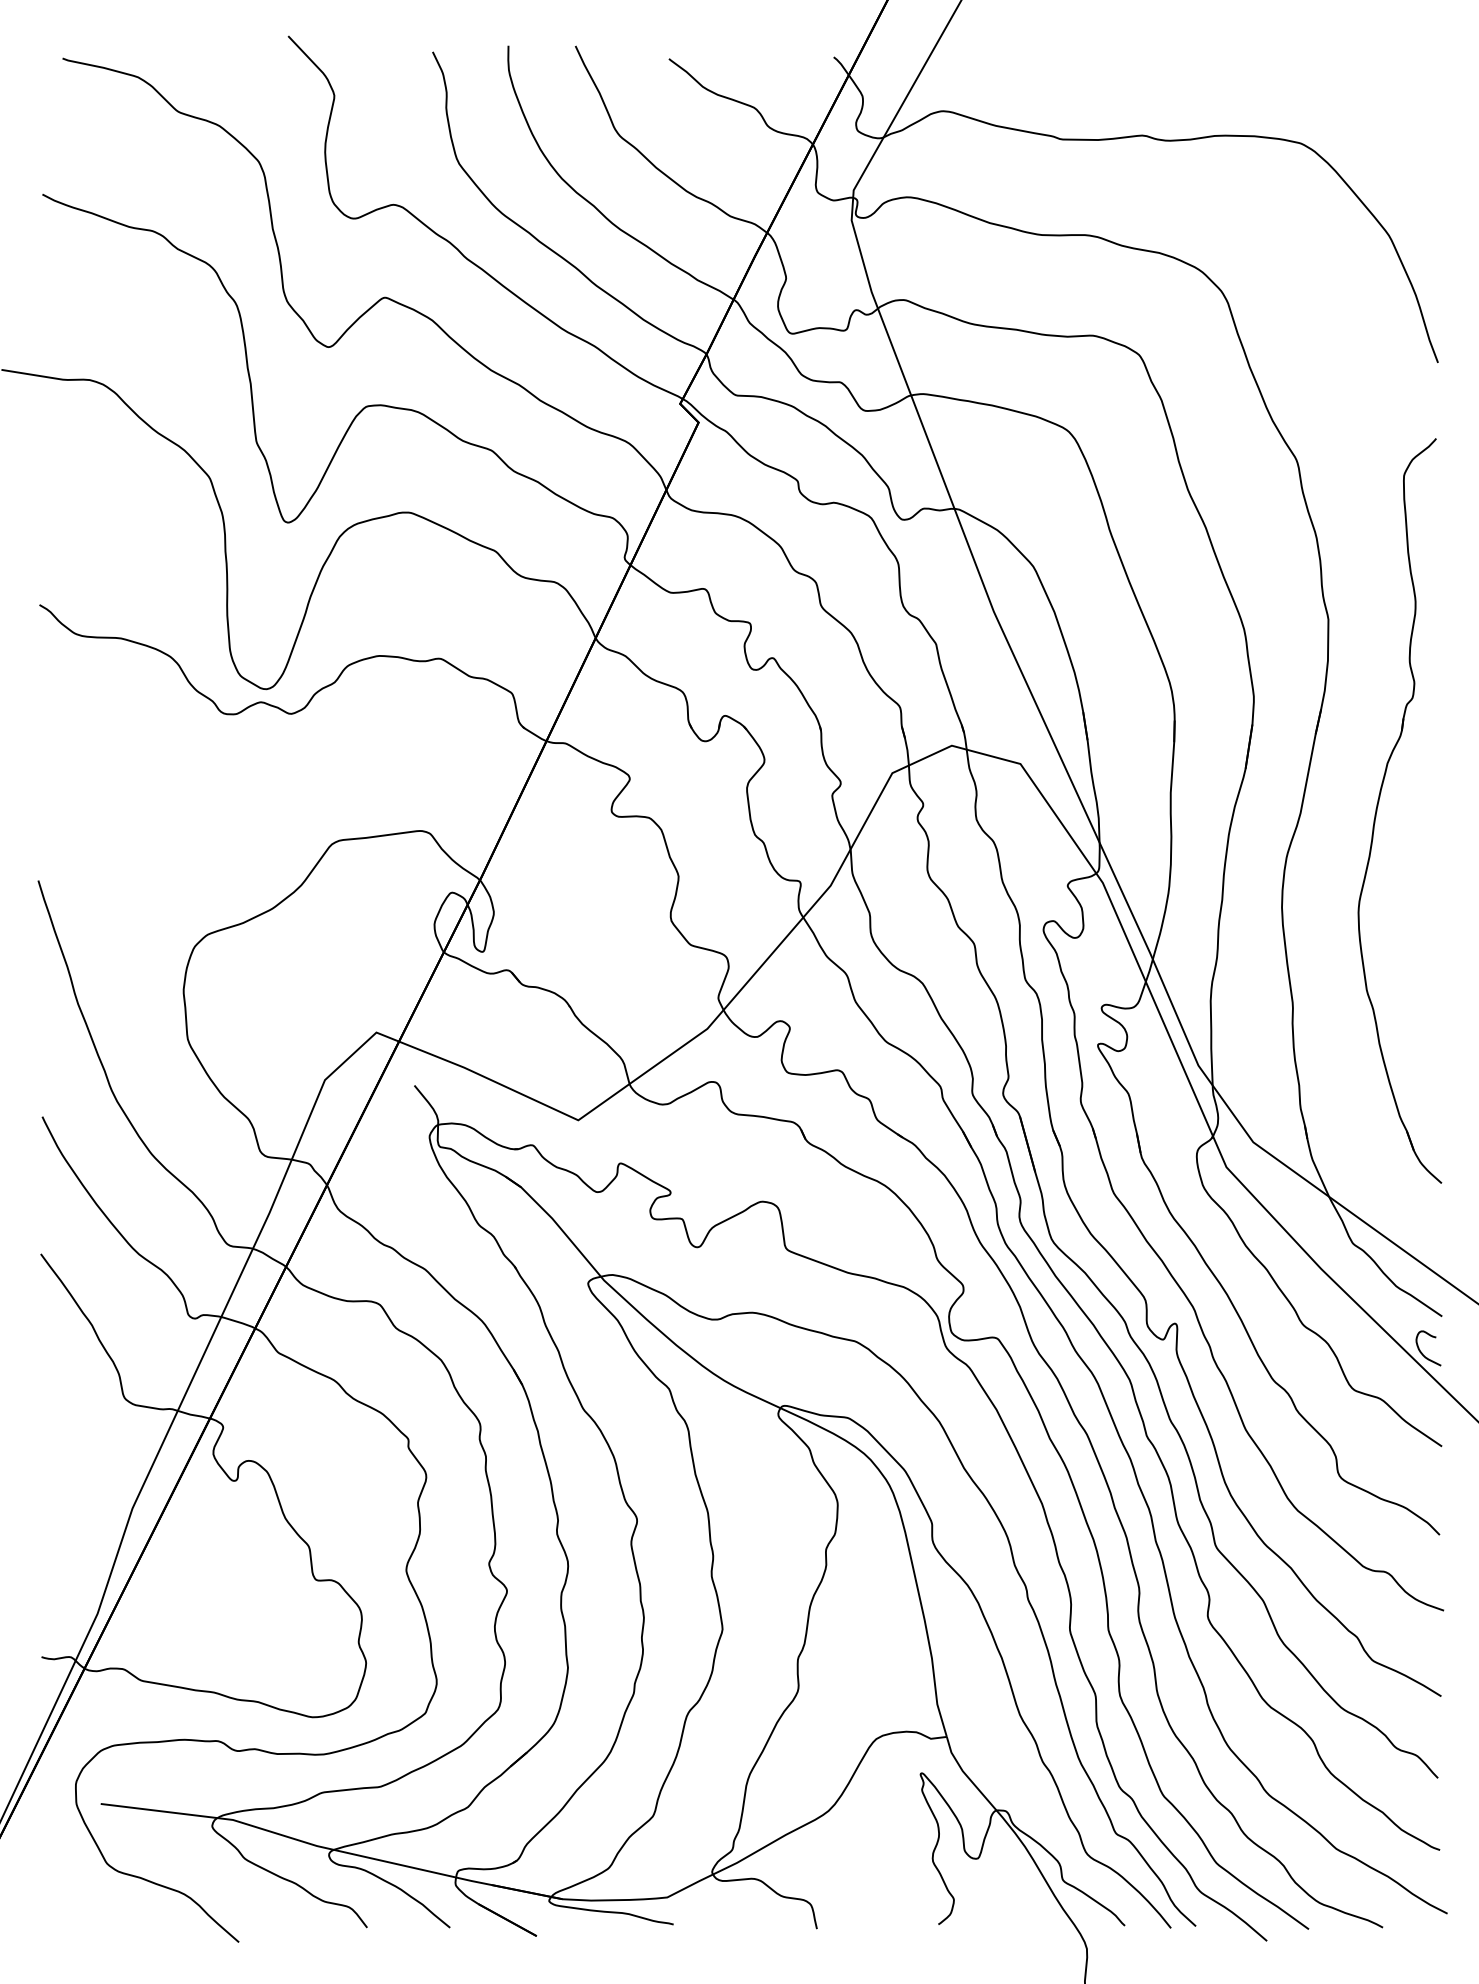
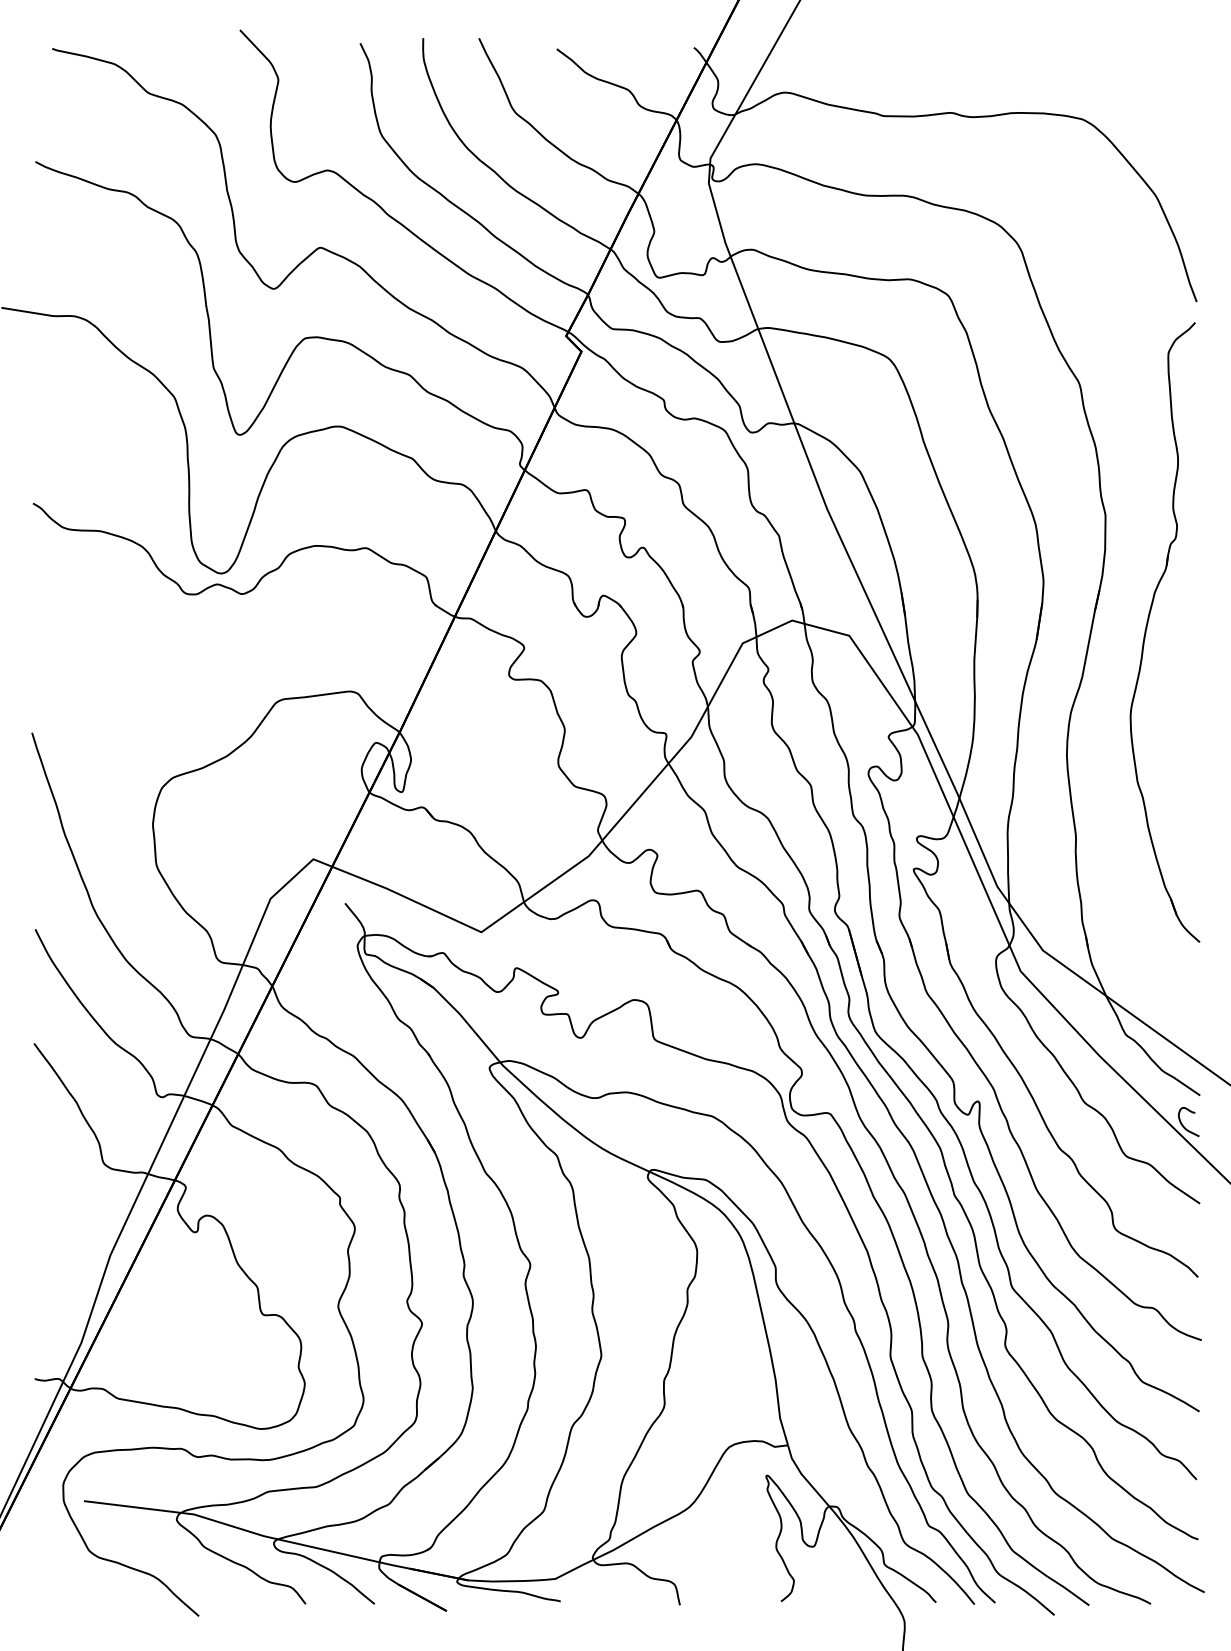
part: (1378, 806) -> (1147, 628), moved

